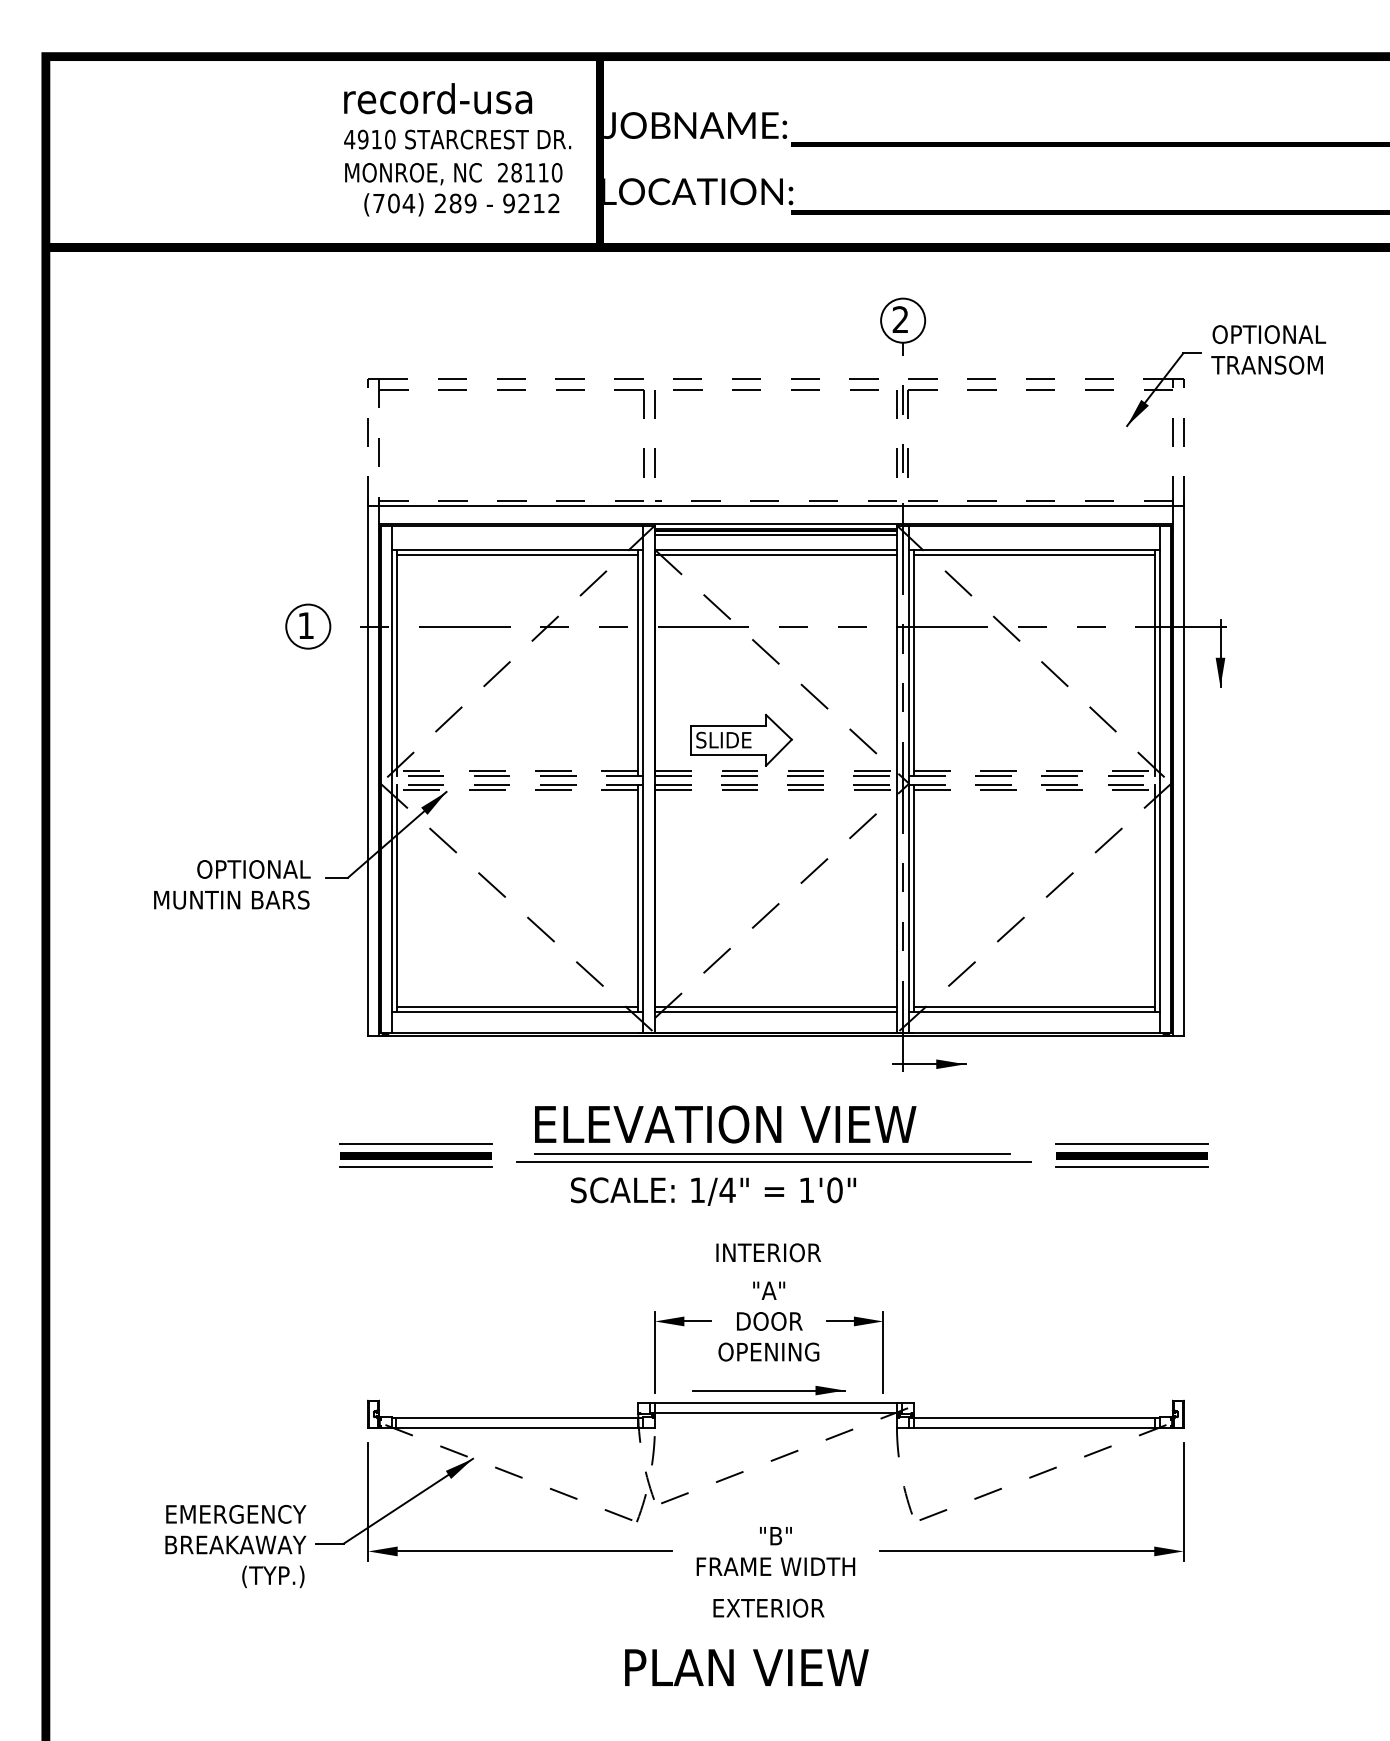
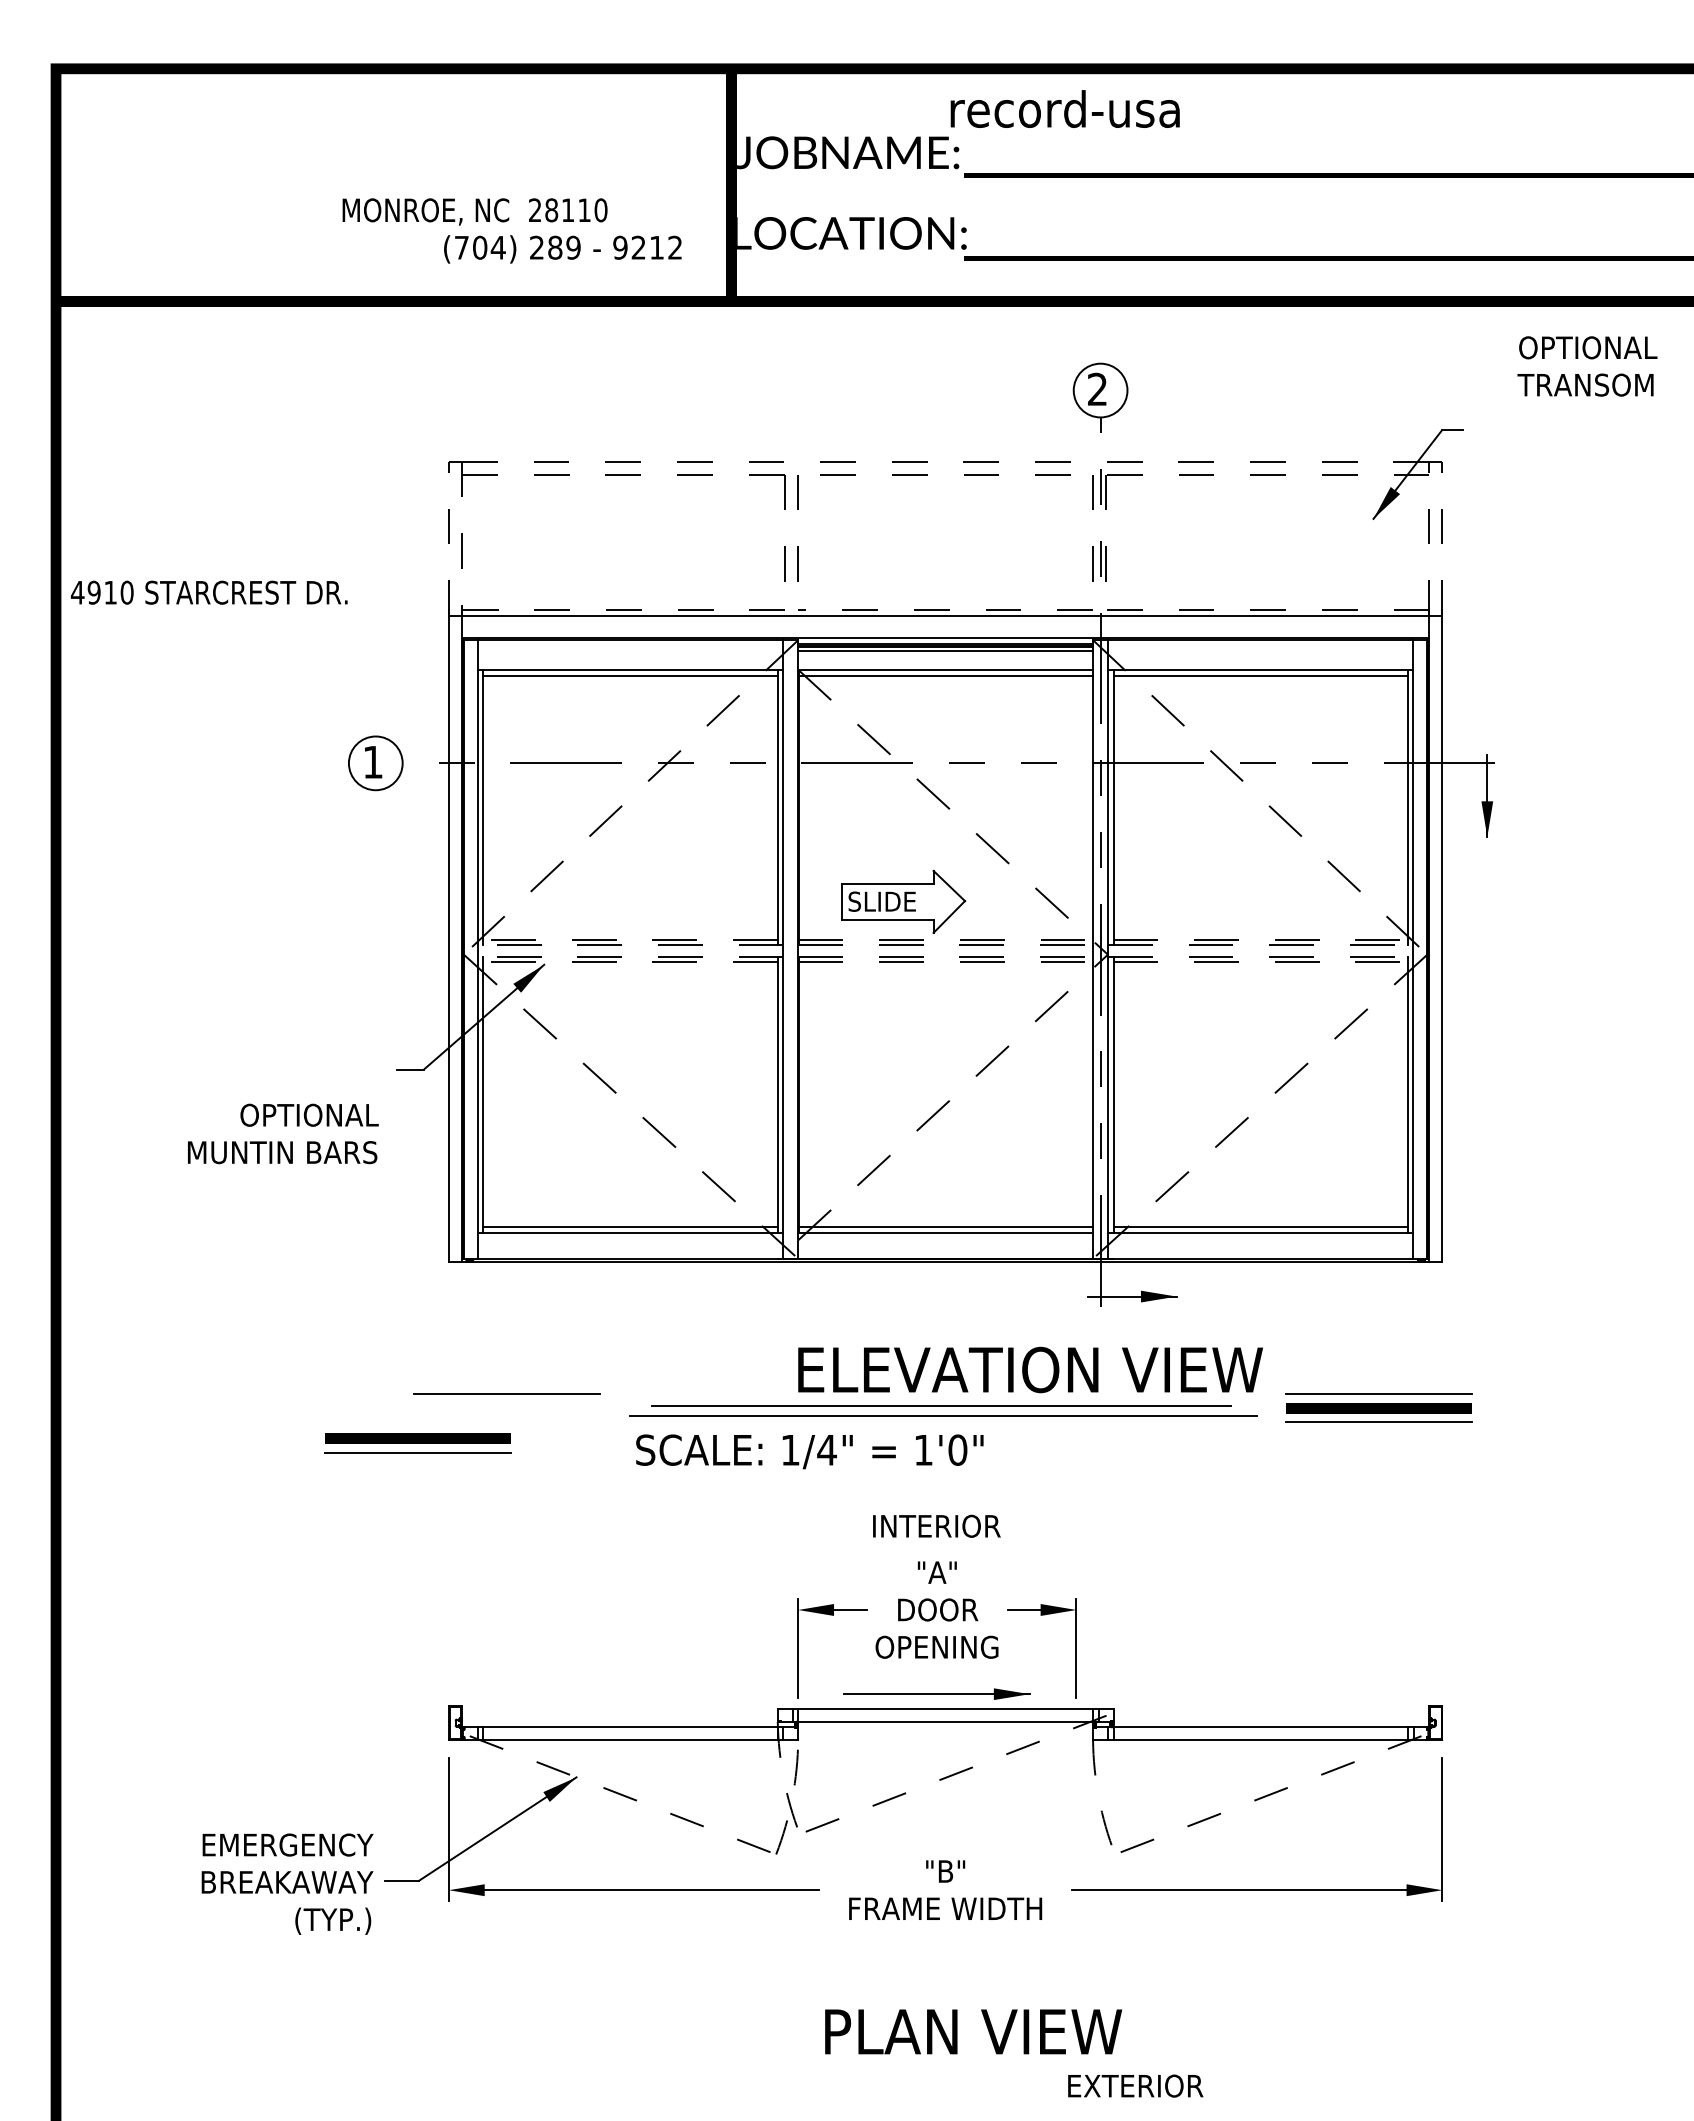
text: (438, 98) -> (1065, 108), moved
text: (457, 139) -> (209, 592), moved
text: (453, 174) -> (474, 212), moved
text: (1268, 349) -> (1587, 365), moved
text: (232, 884) -> (283, 1133), moved
text: (725, 1124) -> (1030, 1369), moved
part: (415, 1159) -> (417, 1443), moved
text: (713, 1191) -> (809, 1451), moved
text: (768, 1607) -> (1135, 2085), moved
text: (746, 1667) -> (973, 2031), moved

